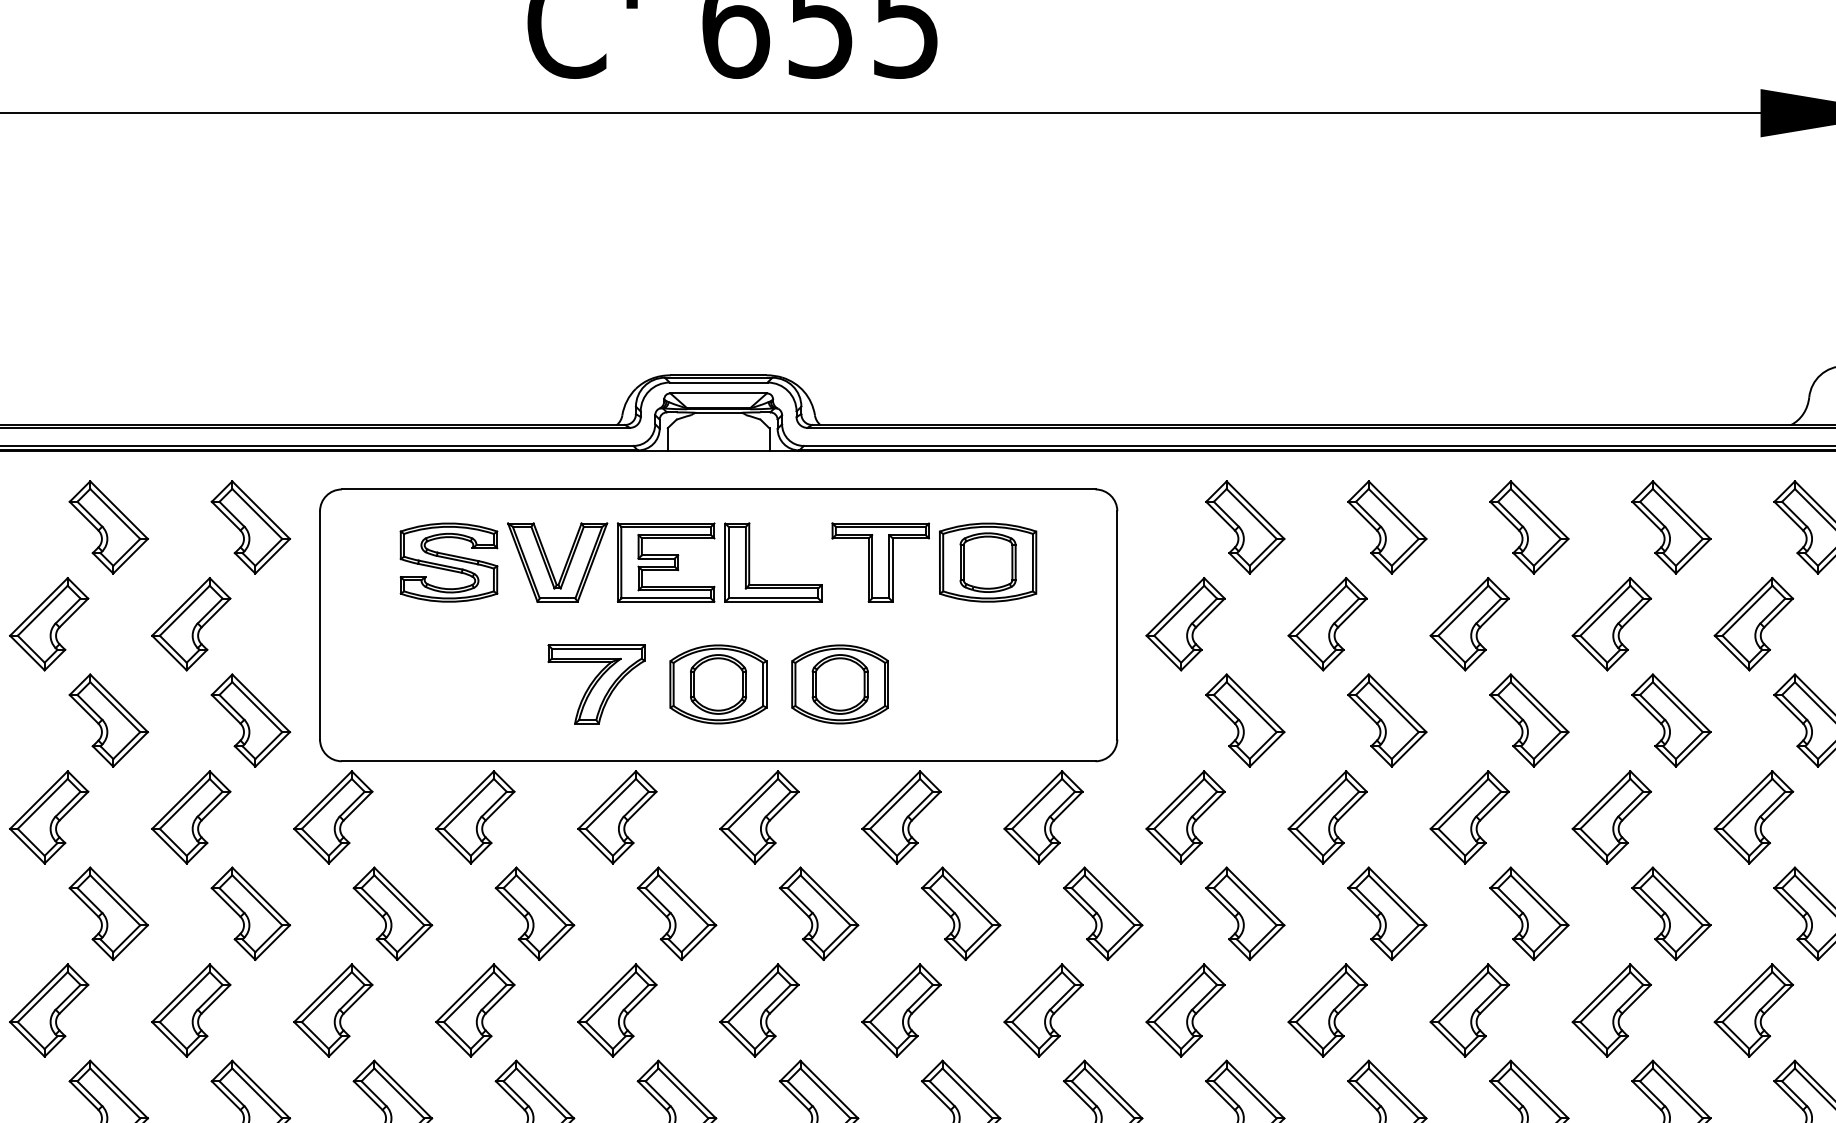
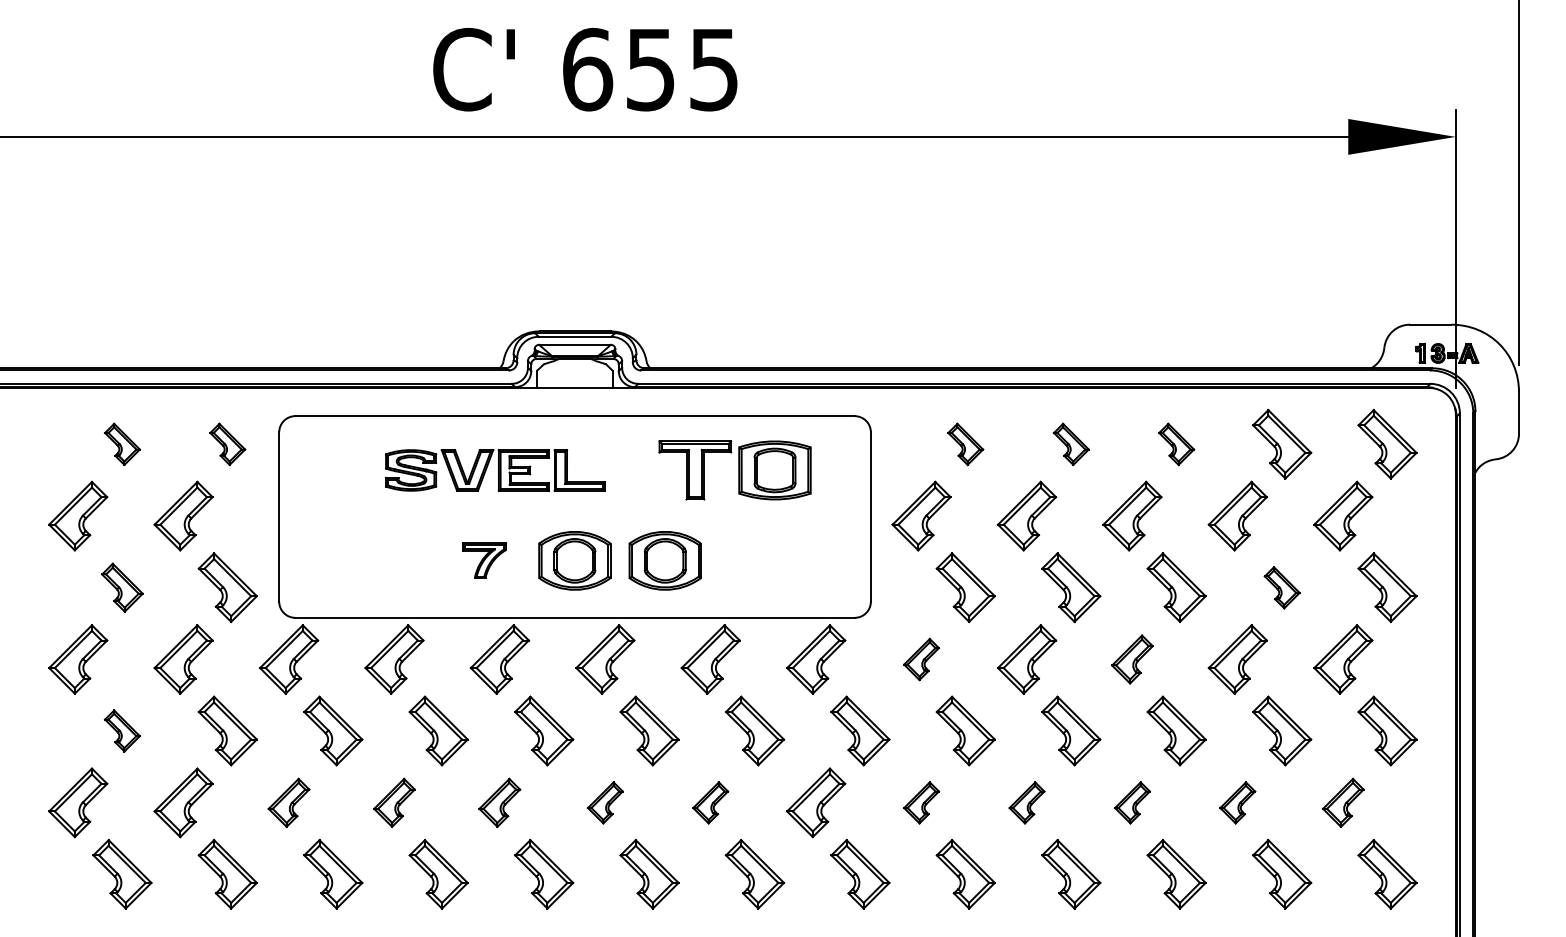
part: (108, 527) -> (122, 444), size x0.6
part: (250, 527) -> (227, 444), size x0.6
part: (1244, 527) -> (965, 444), size x0.6
part: (1387, 527) -> (1071, 444), size x0.6
part: (1529, 527) -> (1176, 444), size x0.6
part: (611, 562) -> (495, 470), size x0.7
part: (596, 683) -> (484, 560), size x0.6
part: (108, 720) -> (122, 587), size x0.7
part: (1671, 720) -> (1282, 587), size x0.6
part: (1185, 817) -> (921, 659), size x0.6
part: (1469, 817) -> (1132, 659), size x0.7
part: (108, 913) -> (122, 730), size x0.6
part: (332, 1010) -> (288, 802), size x0.7
part: (475, 1010) -> (394, 802), size x0.7
part: (616, 1010) -> (499, 802), size x0.7
part: (759, 1010) -> (605, 802), size x0.6
part: (901, 1010) -> (710, 802), size x0.6
part: (1185, 1010) -> (921, 802), size x0.6
part: (1327, 1010) -> (1026, 802), size x0.6
part: (1469, 1010) -> (1132, 802), size x0.6
part: (1611, 1010) -> (1237, 802), size x0.6
part: (1754, 1010) -> (1343, 802), size x0.7

